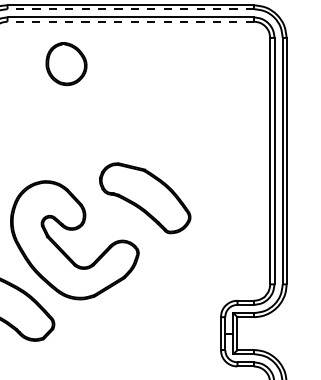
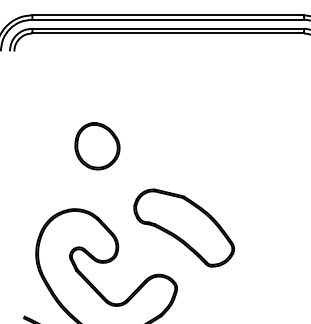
line: (130, 9) -> (167, 19), dashed -> solid
line: (130, 21) -> (167, 33), dashed -> solid
part: (66, 64) -> (97, 146), moved

